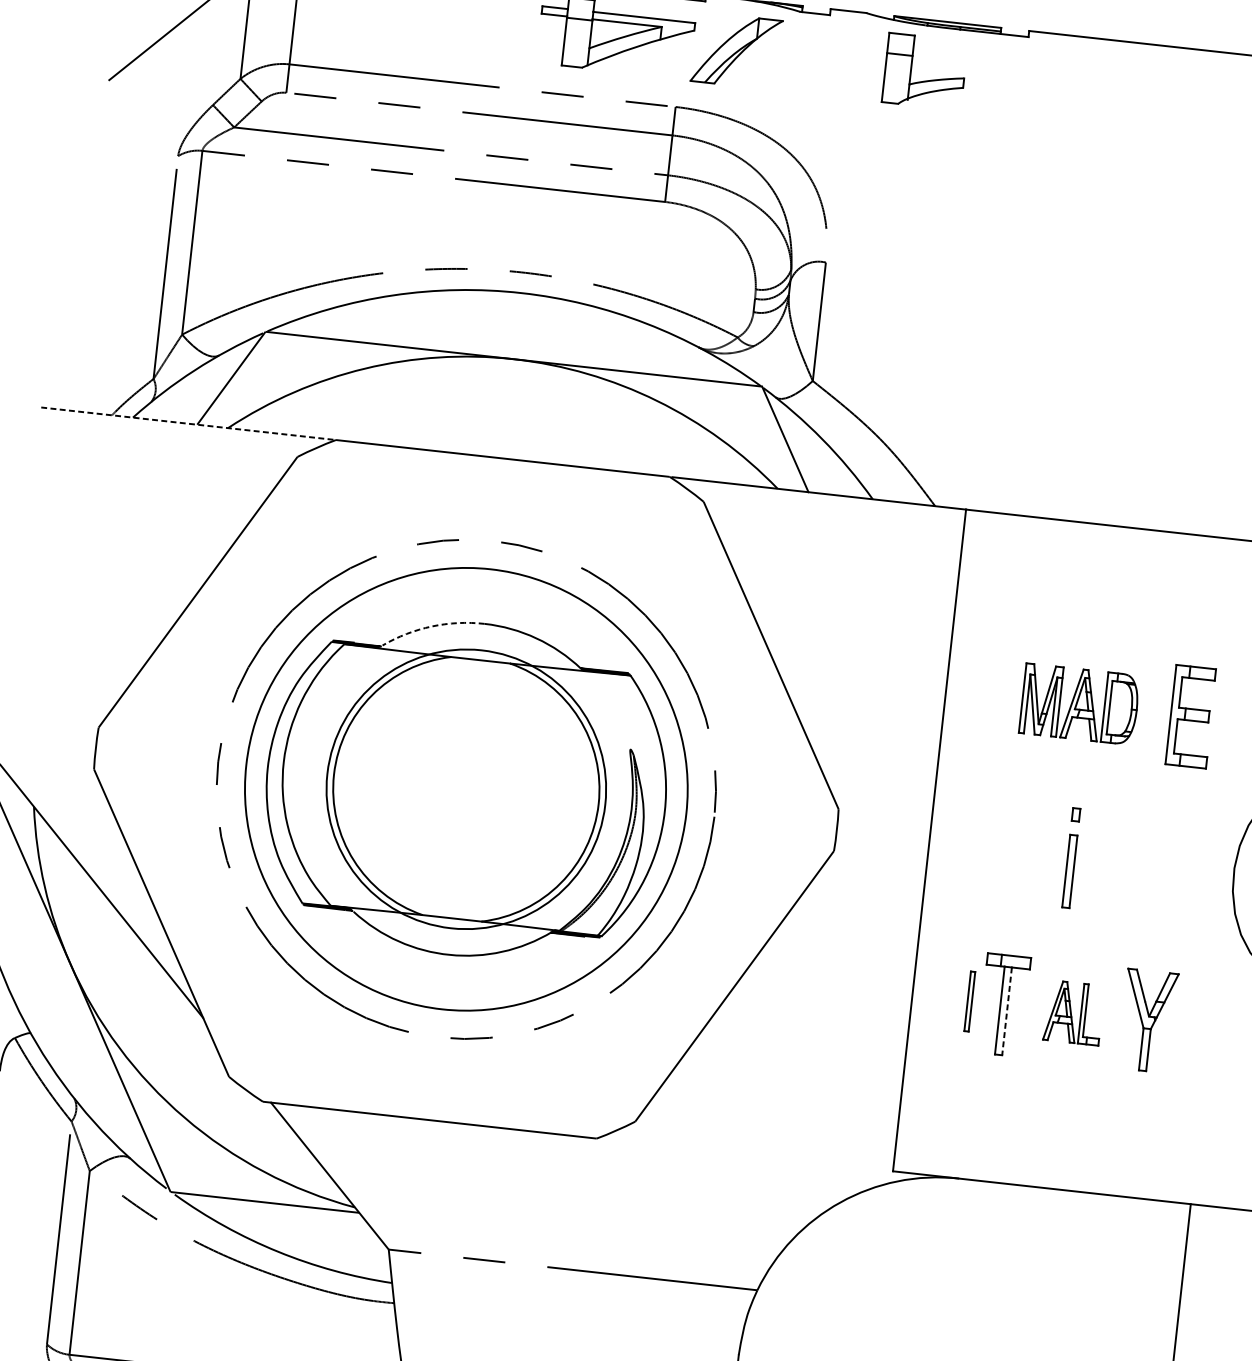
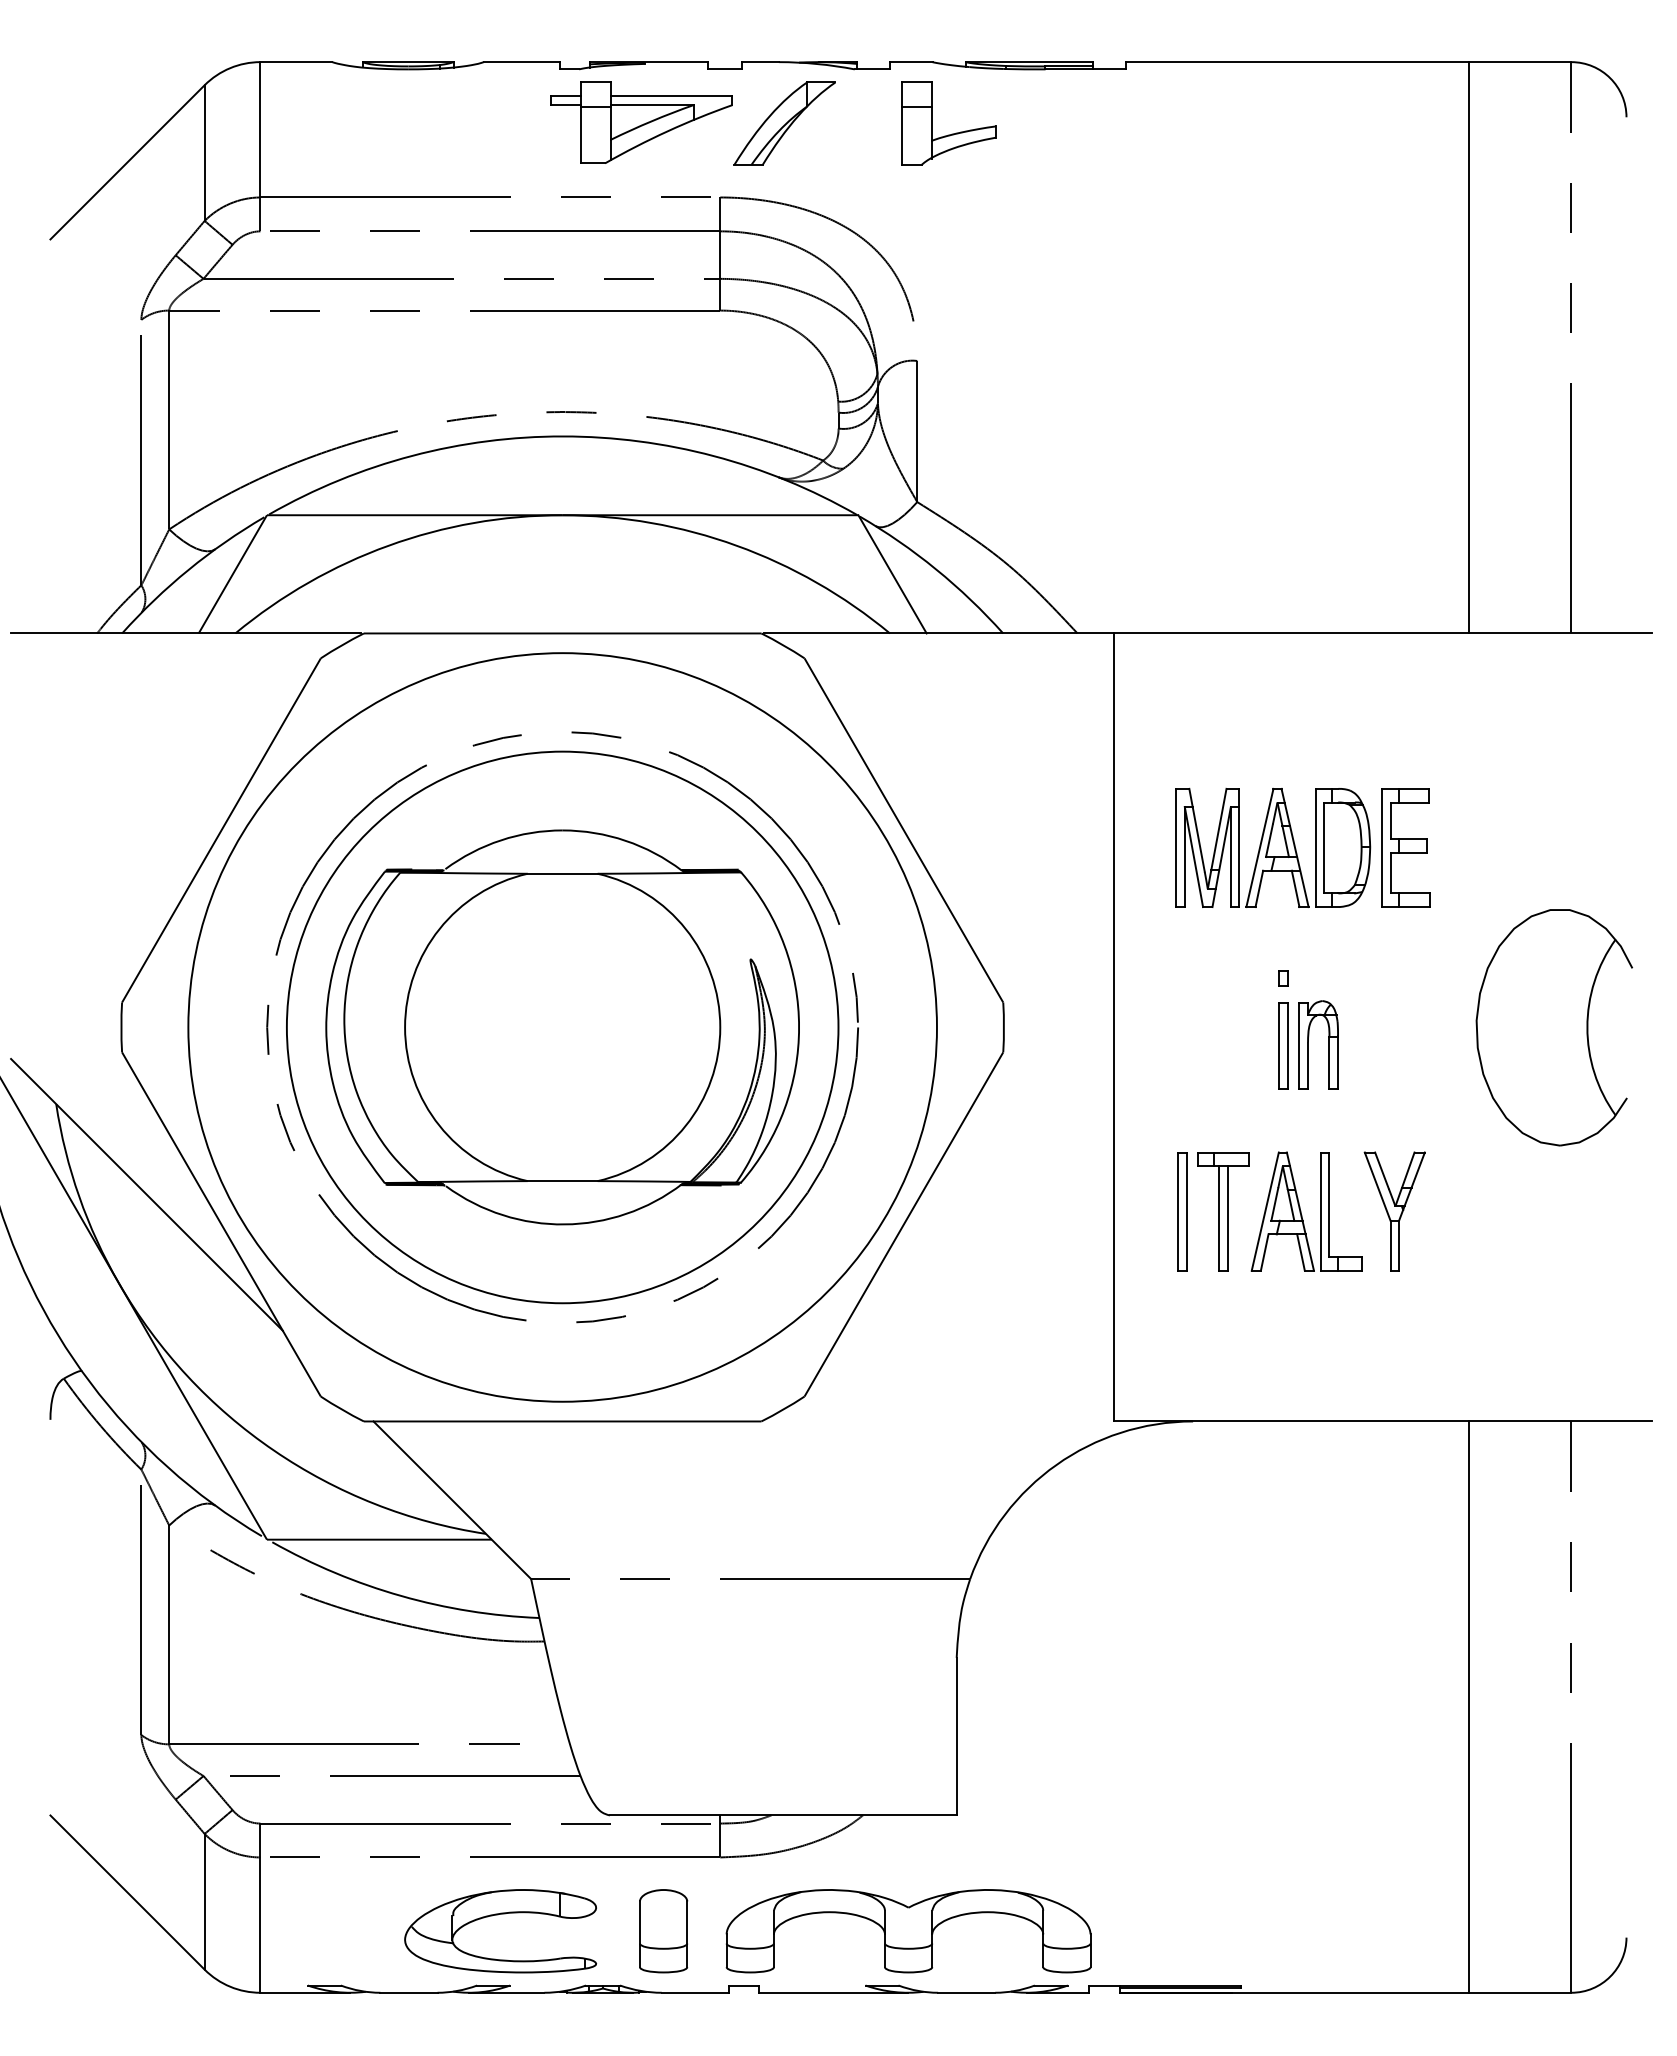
part: (926, 80) -> (952, 133), moved
line: (186, 423) -> (185, 633), dashed -> solid
arc: (431, 626) -> (500, 840), dashed -> solid
part: (1079, 704) -> (1273, 847), size x1.43
circle: (466, 789) -> (562, 1027), size x1.43
circle: (466, 789) -> (562, 1027), size x1.67
part: (1091, 872) -> (1308, 1044), added
part: (969, 1001) -> (1182, 1211), size x1.67
line: (1006, 1011) -> (1227, 1218), dashed -> solid
part: (1073, 1012) -> (1306, 1211), size x1.67

